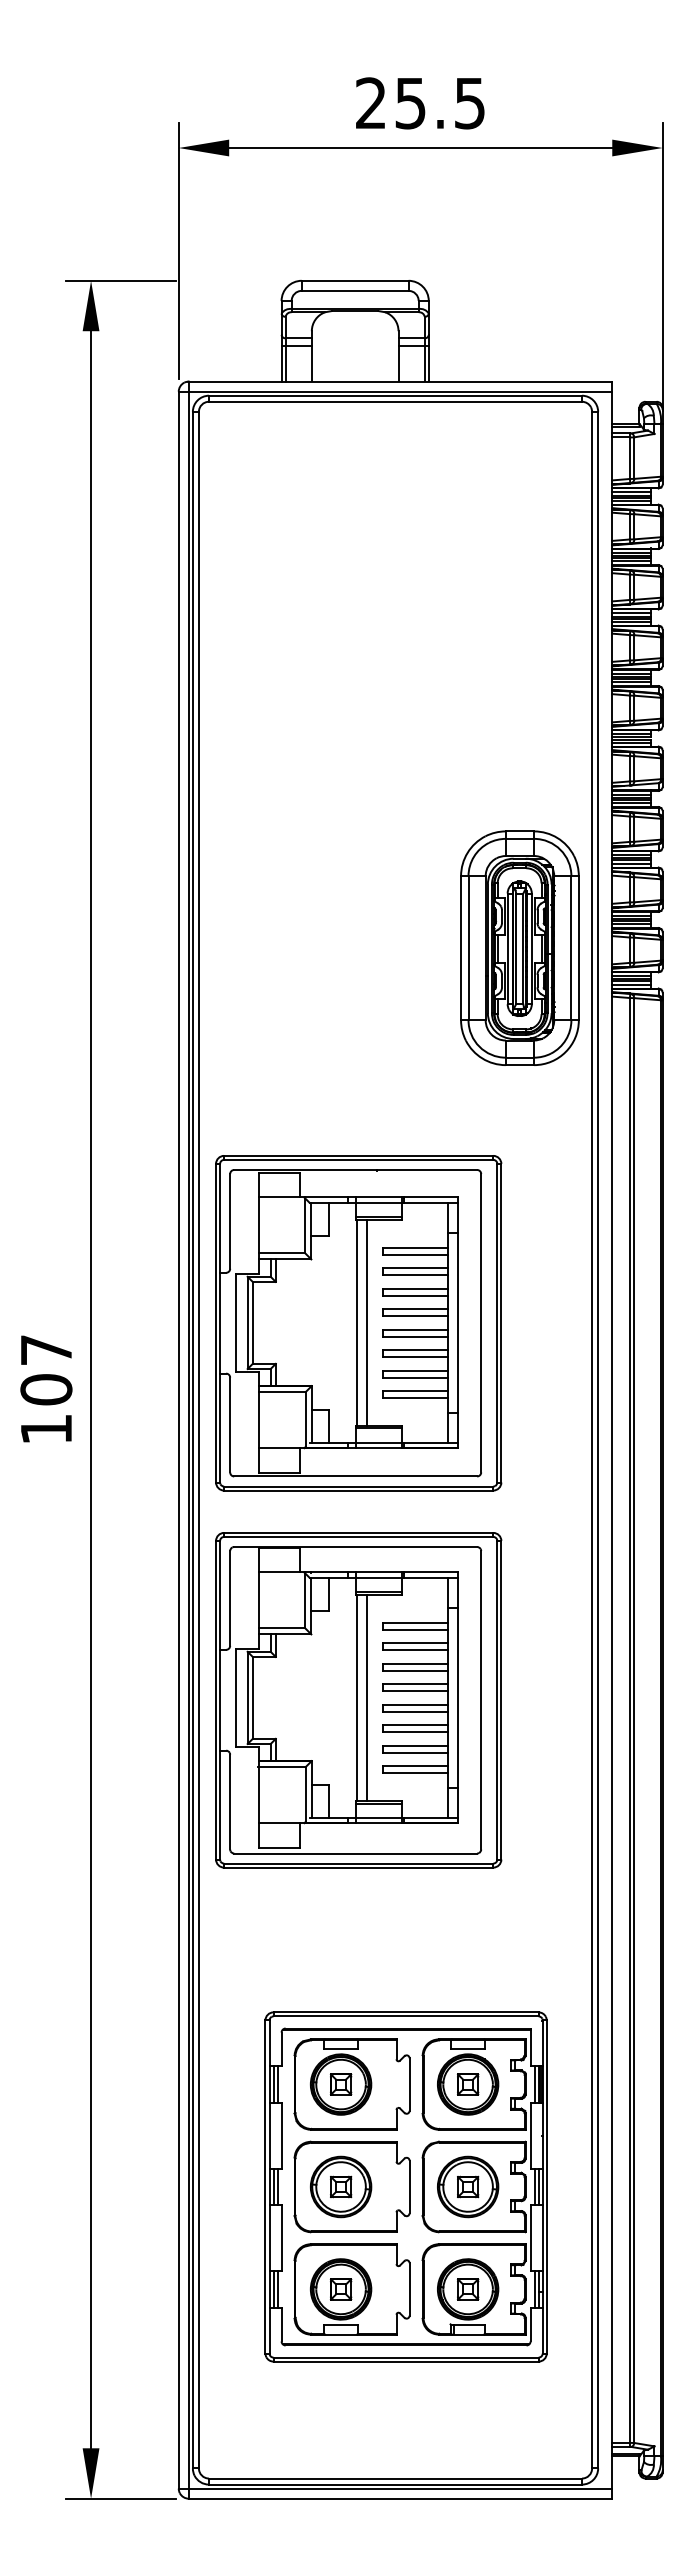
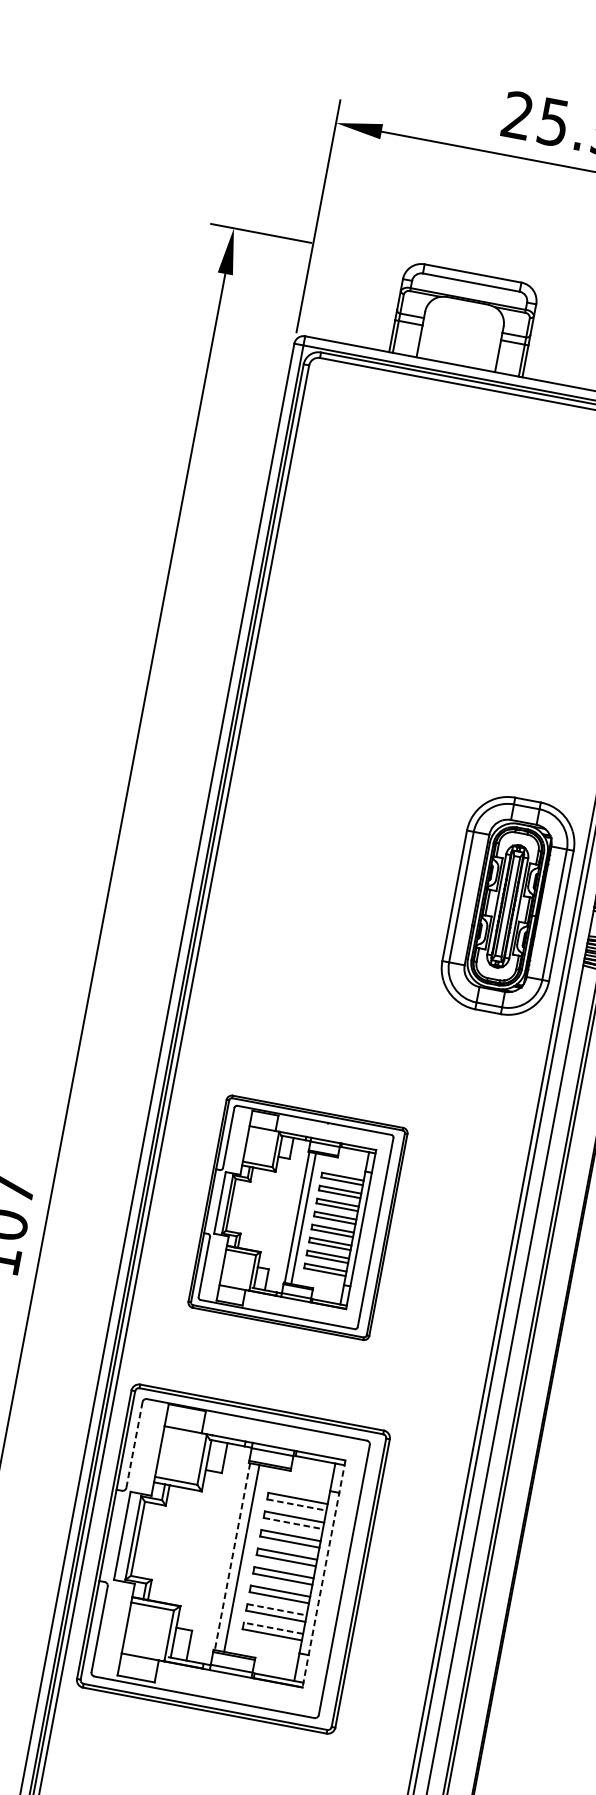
part: (358, 1323) -> (297, 1217), size x0.7
line: (230, 1598) -> (134, 1445), solid -> dashed
line: (415, 1629) -> (296, 1504), solid -> dashed
line: (415, 1650) -> (293, 1523), solid -> dashed
line: (357, 1698) -> (232, 1557), solid -> dashed
line: (458, 1698) -> (324, 1574), solid -> dashed
line: (415, 1745) -> (277, 1609), solid -> dashed
line: (415, 1766) -> (273, 1628), solid -> dashed

